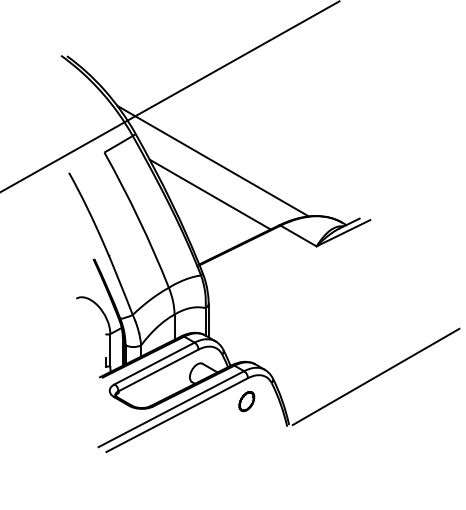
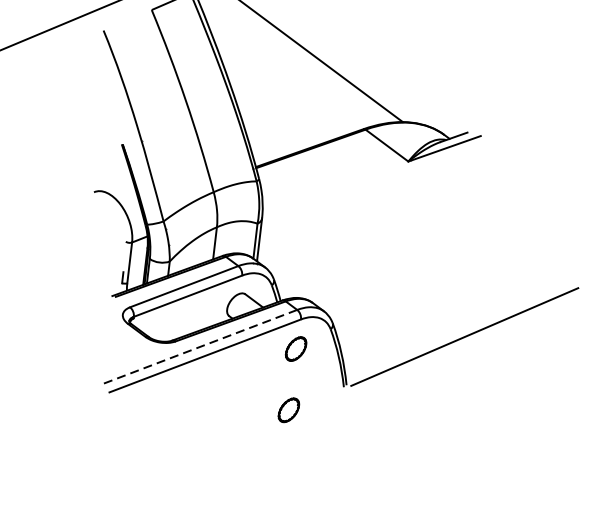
line: (209, 194) -> (279, 79), removed
line: (170, 409) -> (197, 347), solid -> dashed
part: (246, 449) -> (288, 410), added

